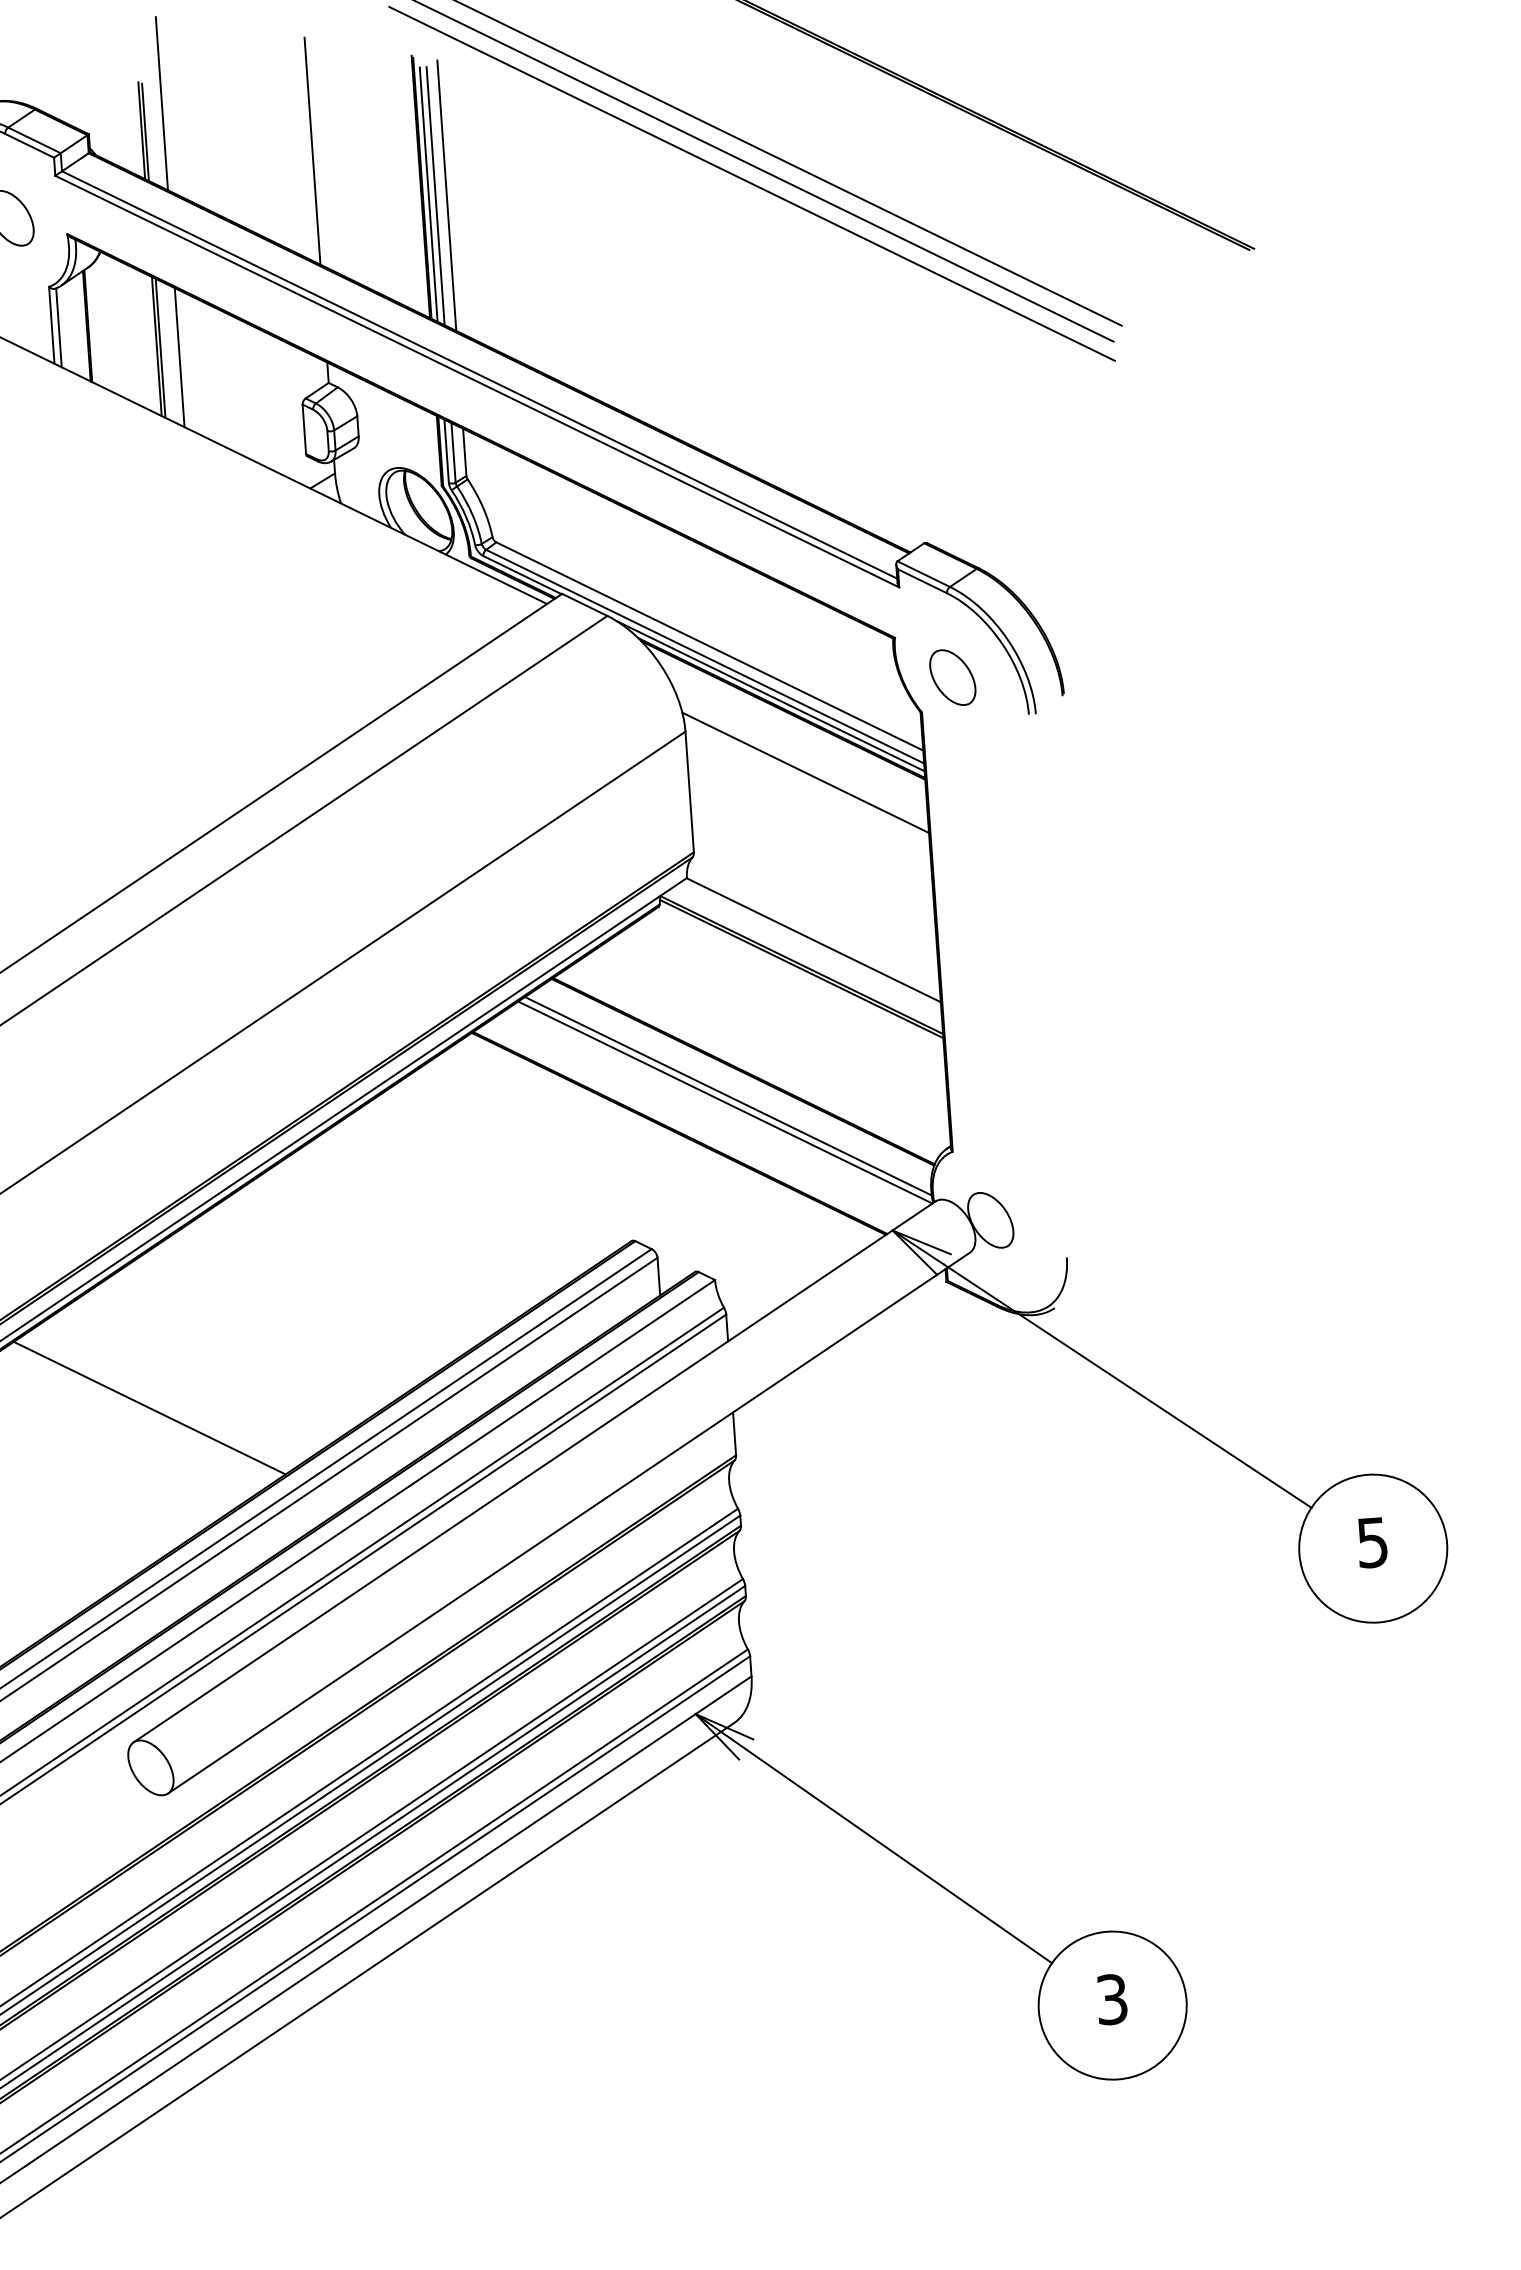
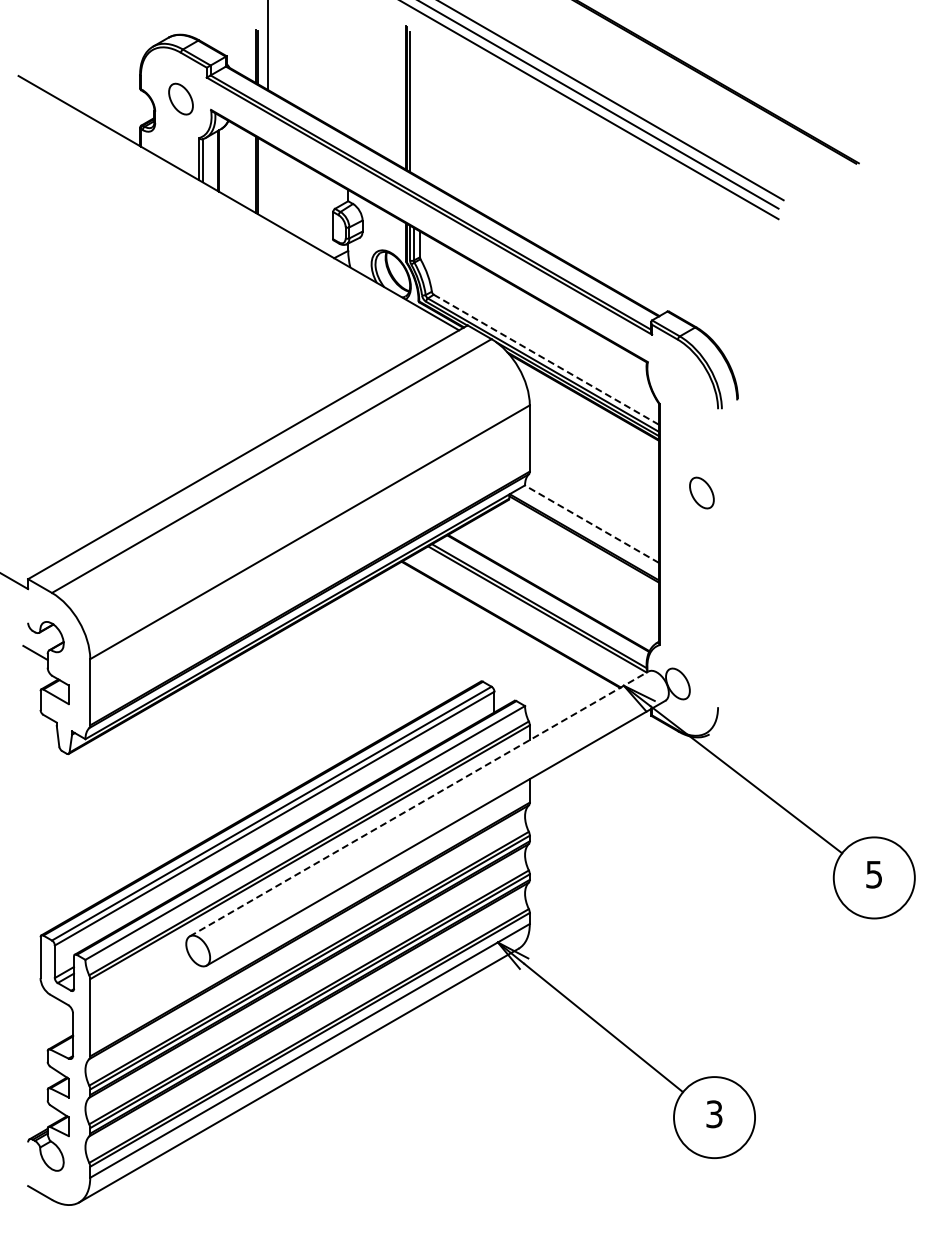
line: (312, 150) -> (348, 73), removed
line: (446, 195) -> (419, 103), removed
line: (435, 196) -> (413, 103), removed
line: (179, 357) -> (267, 181), removed
line: (710, 647) -> (546, 360), solid -> dashed
part: (951, 676) -> (701, 492), moved
line: (804, 772) -> (593, 432), removed
line: (812, 939) -> (591, 523), solid -> dashed
line: (150, 1408) -> (211, 754), removed
line: (535, 1470) -> (419, 803), solid -> dashed

